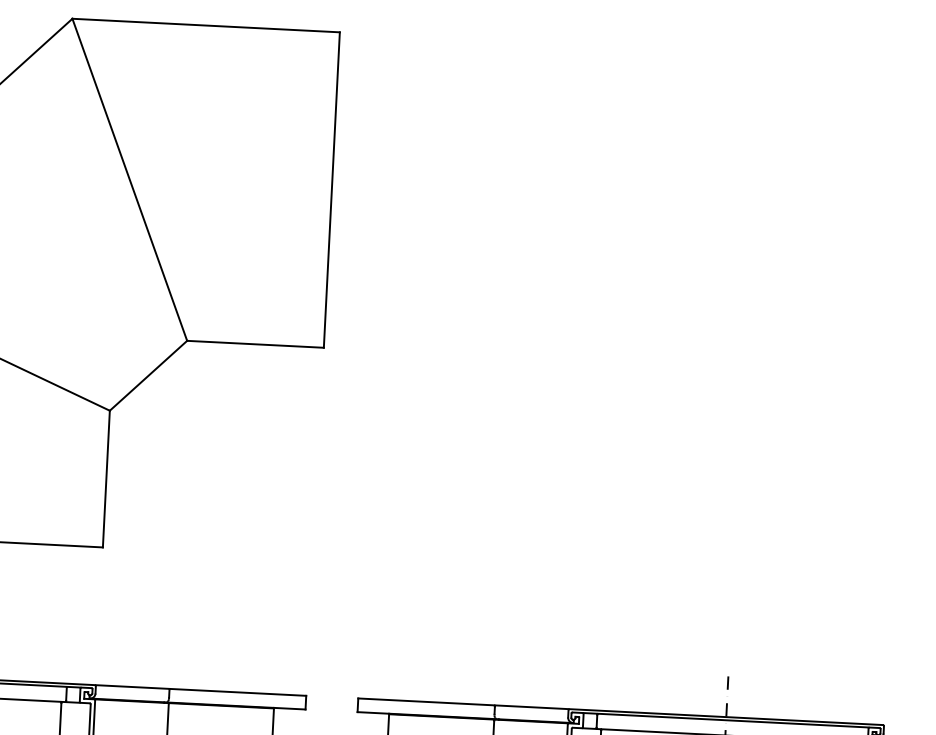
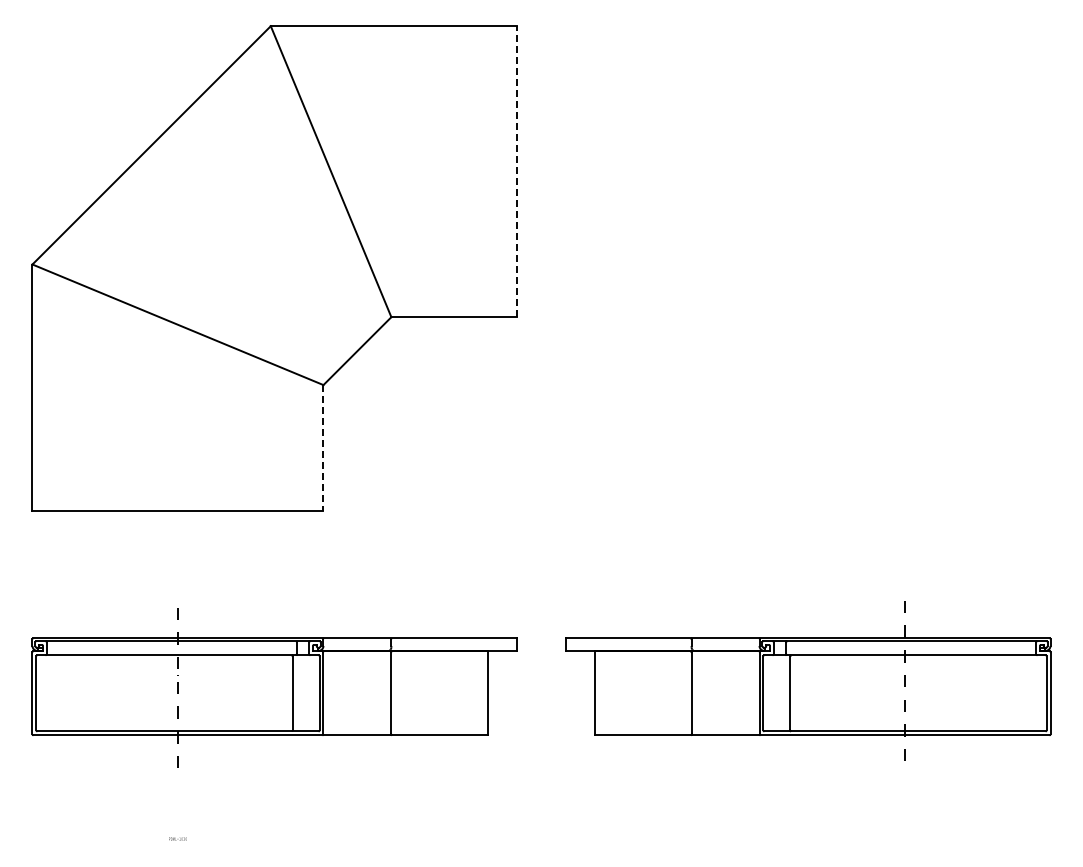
line: (331, 189) -> (517, 171), solid -> dashed
line: (106, 479) -> (323, 448), solid -> dashed

